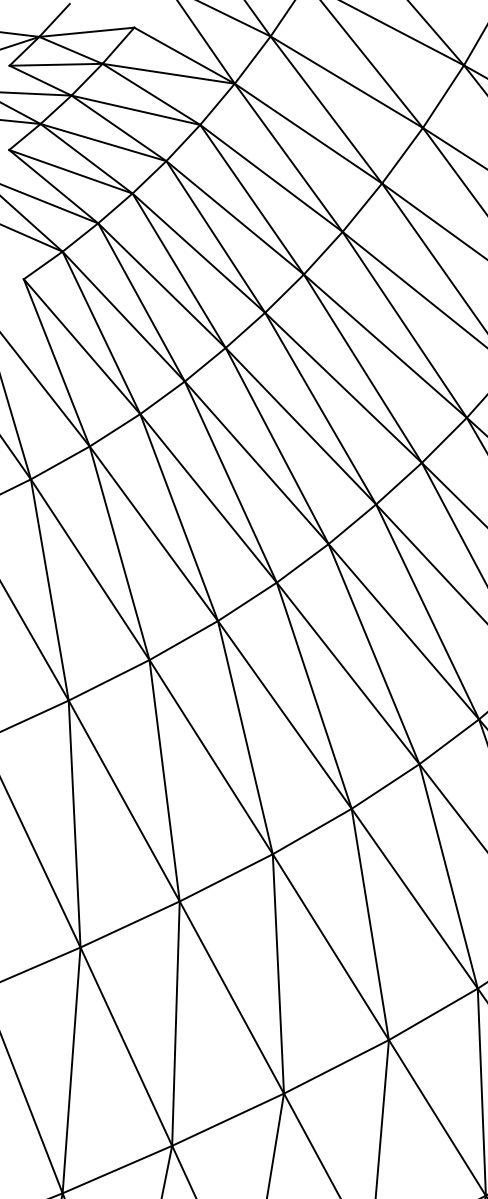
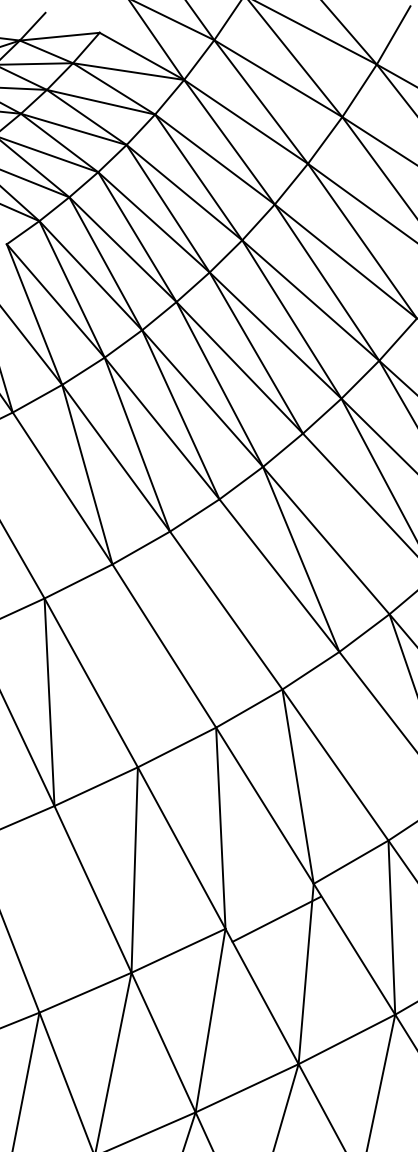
line: (49, 589) -> (28, 505), removed
line: (426, 611) -> (345, 523), removed
line: (313, 695) -> (250, 594), removed
line: (245, 737) -> (193, 629), removed
line: (163, 780) -> (124, 665), removed
line: (448, 875) -> (363, 745), removed
line: (336, 1065) -> (276, 918), moved
line: (71, 1070) -> (46, 909), removed

